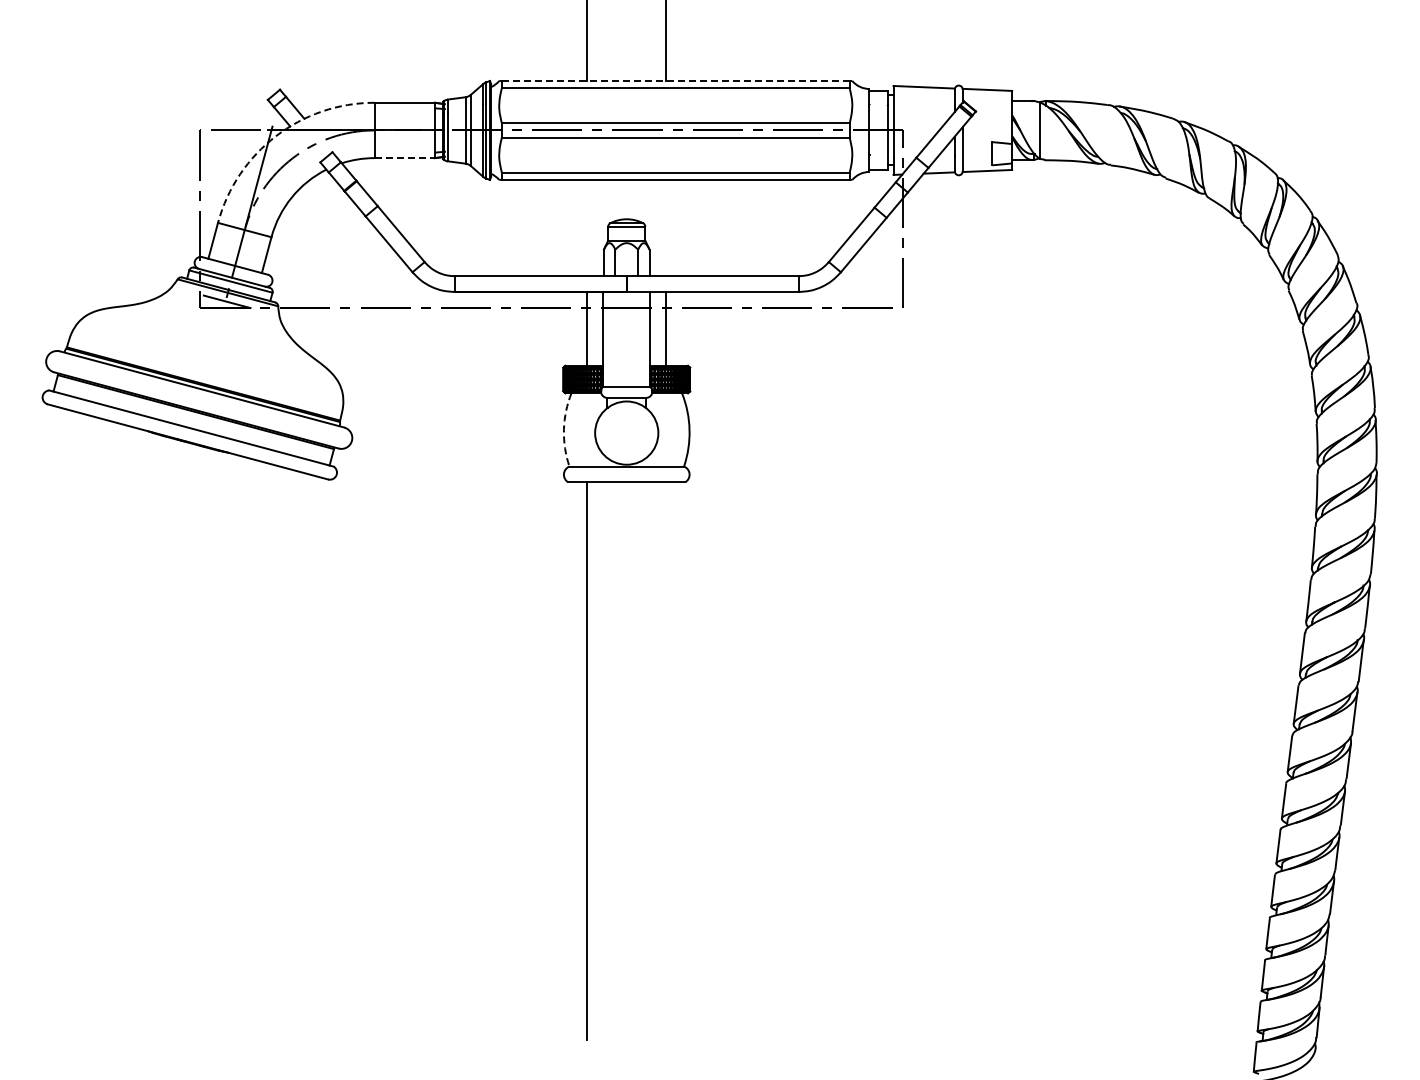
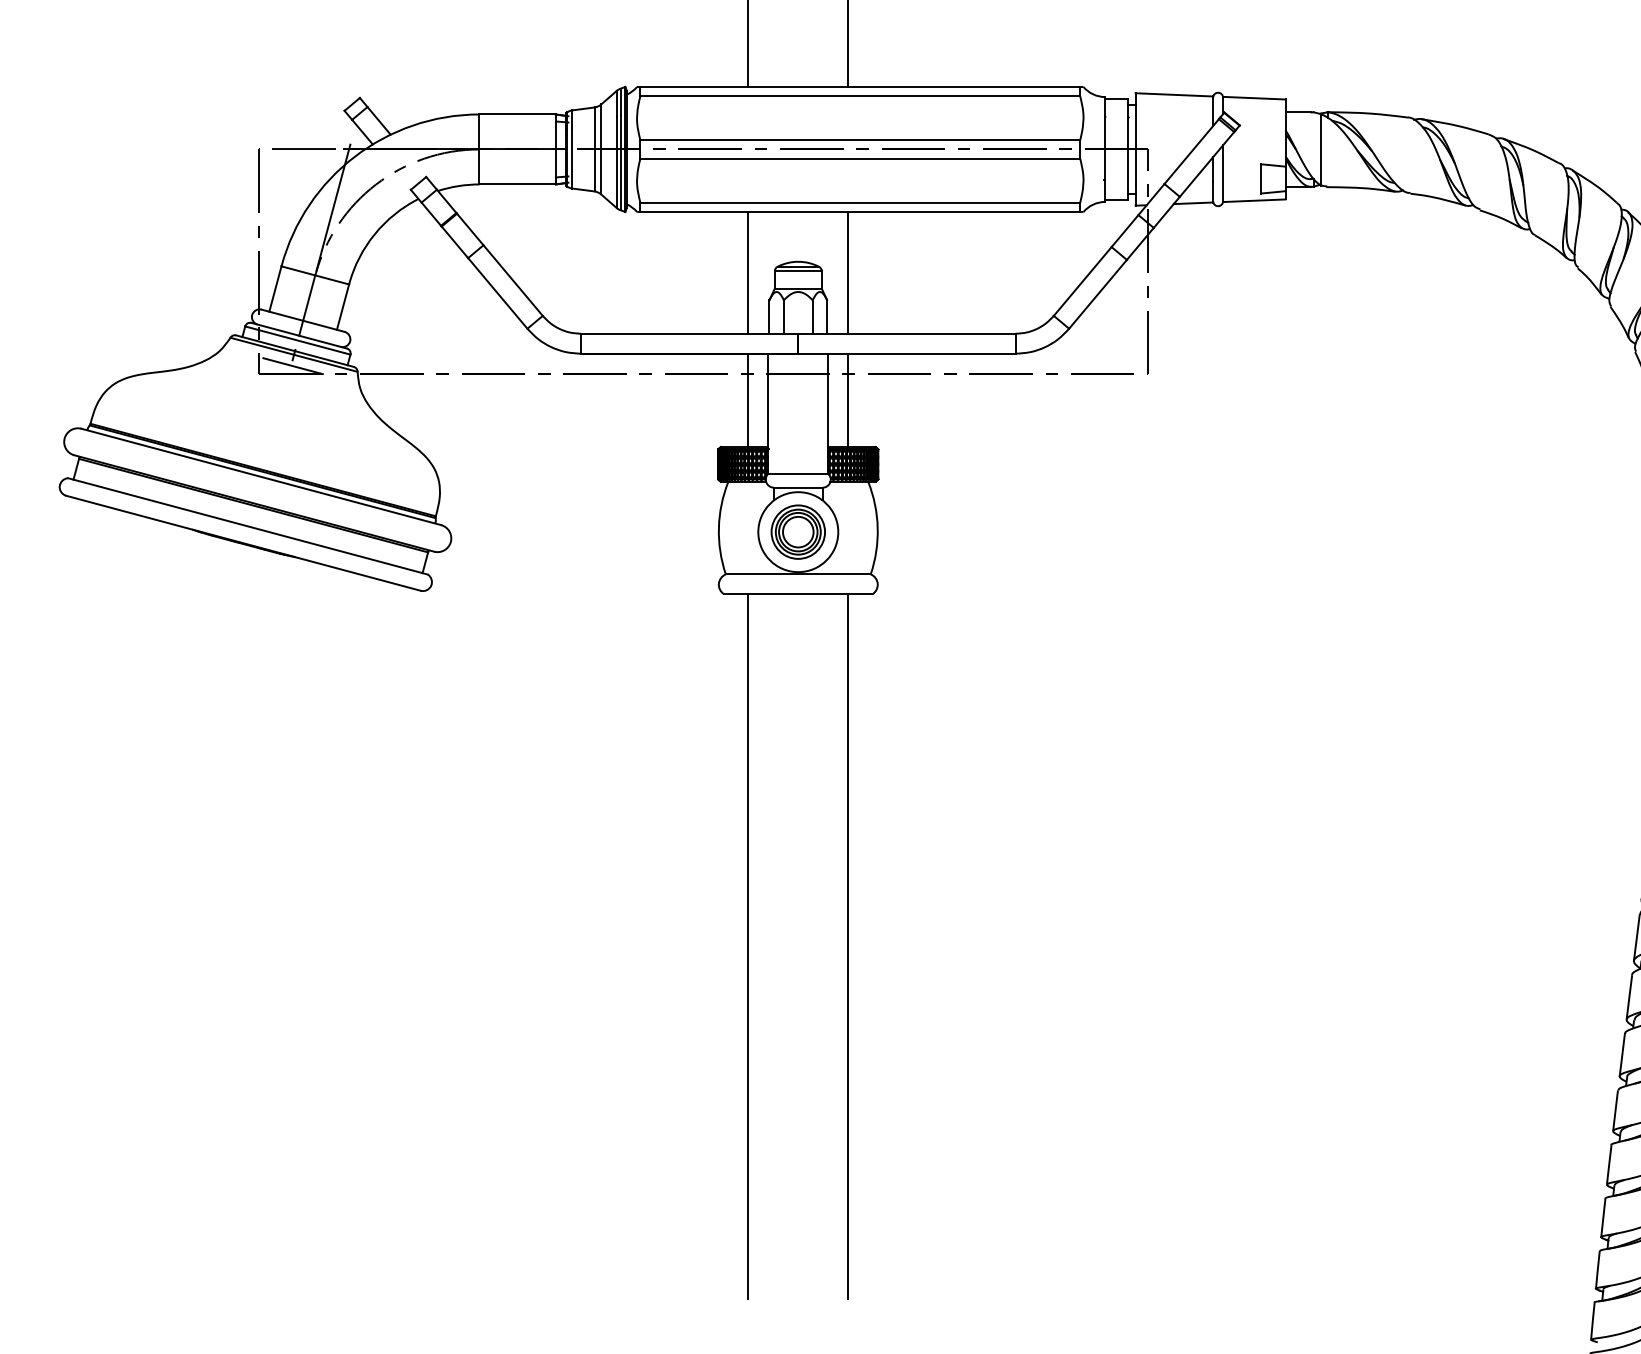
line: (675, 81) -> (859, 87), dashed -> solid
arc: (275, 136) -> (354, 157), dashed -> solid
line: (405, 158) -> (518, 184), dashed -> solid
line: (587, 227) -> (748, 272), added
line: (666, 227) -> (848, 272), added
arc: (563, 429) -> (718, 527), dashed -> solid
part: (626, 433) -> (797, 532), added
line: (666, 760) -> (848, 946), added

